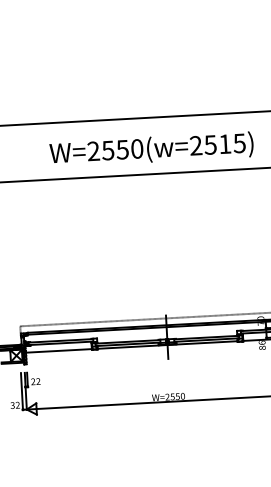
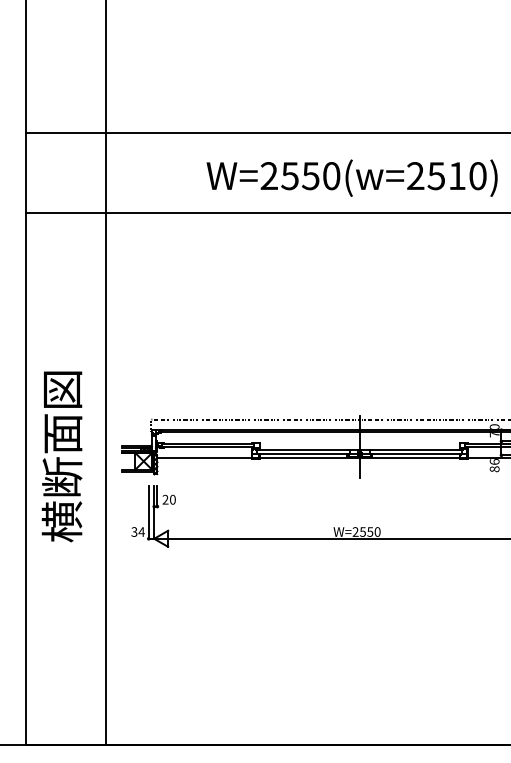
text: (239, 143) -> (477, 176), W=2550(w=2515) -> W=2550(w=2510)
text: (38, 381) -> (172, 499), 22 -> 20
text: (17, 404) -> (141, 531), 32 -> 34

